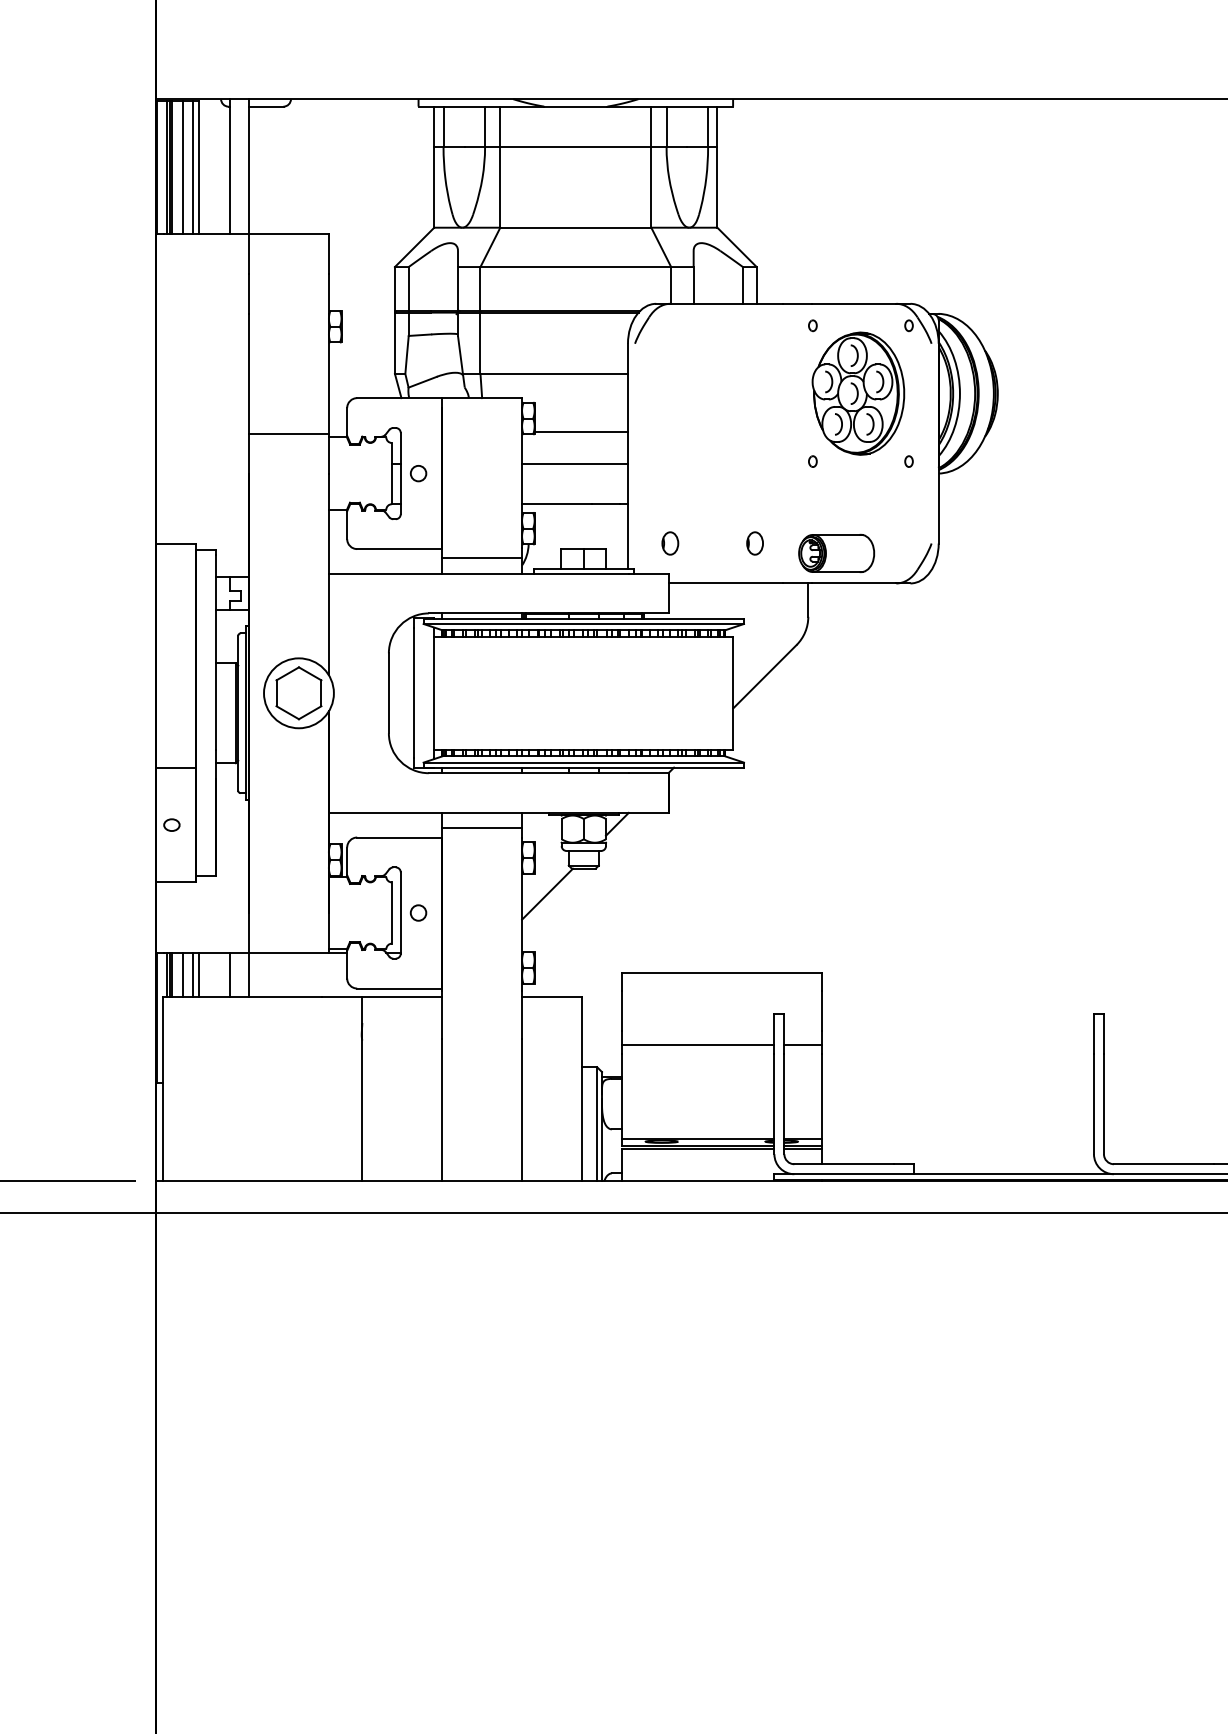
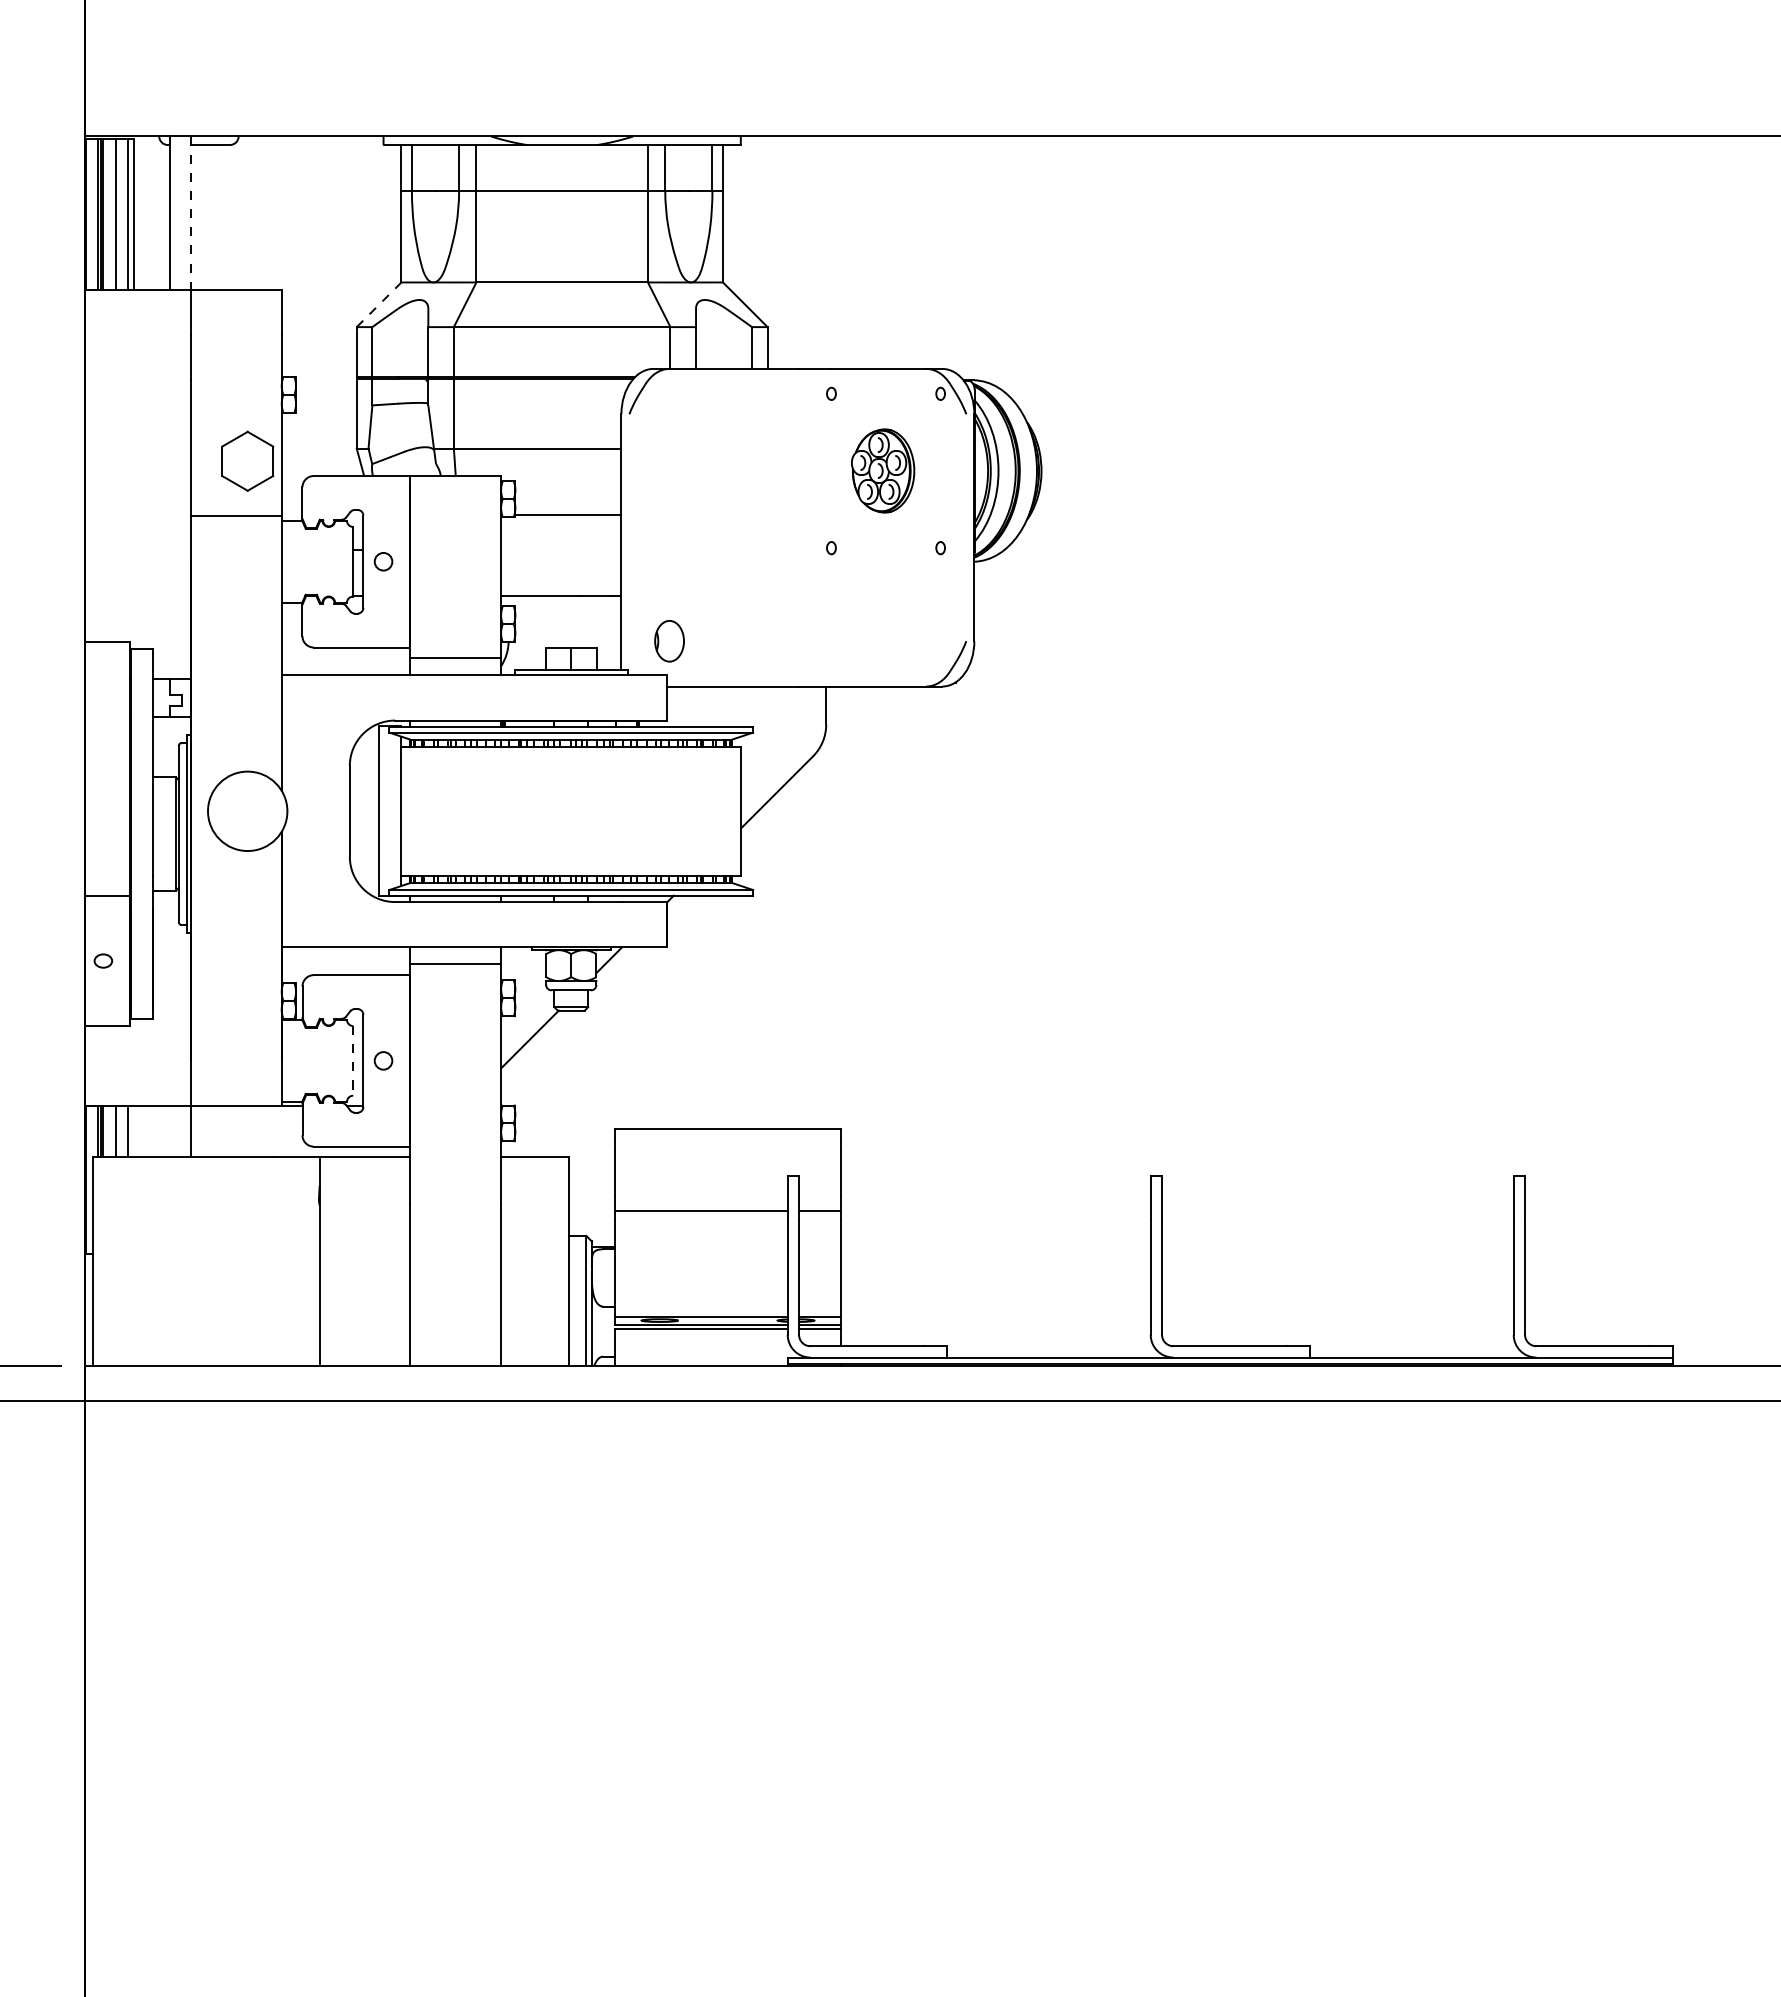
line: (248, 166) -> (190, 213), solid -> dashed
line: (414, 247) -> (379, 304), solid -> dashed
part: (857, 393) -> (882, 470), size x0.6
line: (575, 463) -> (561, 550), removed
part: (670, 542) -> (669, 640), size x1.6
part: (754, 542) -> (765, 640), removed
part: (835, 553) -> (857, 652), removed
part: (298, 692) -> (247, 460), moved
line: (392, 912) -> (353, 1060), solid -> dashed
line: (198, 975) -> (133, 1131), removed
line: (230, 975) -> (169, 1131), removed

